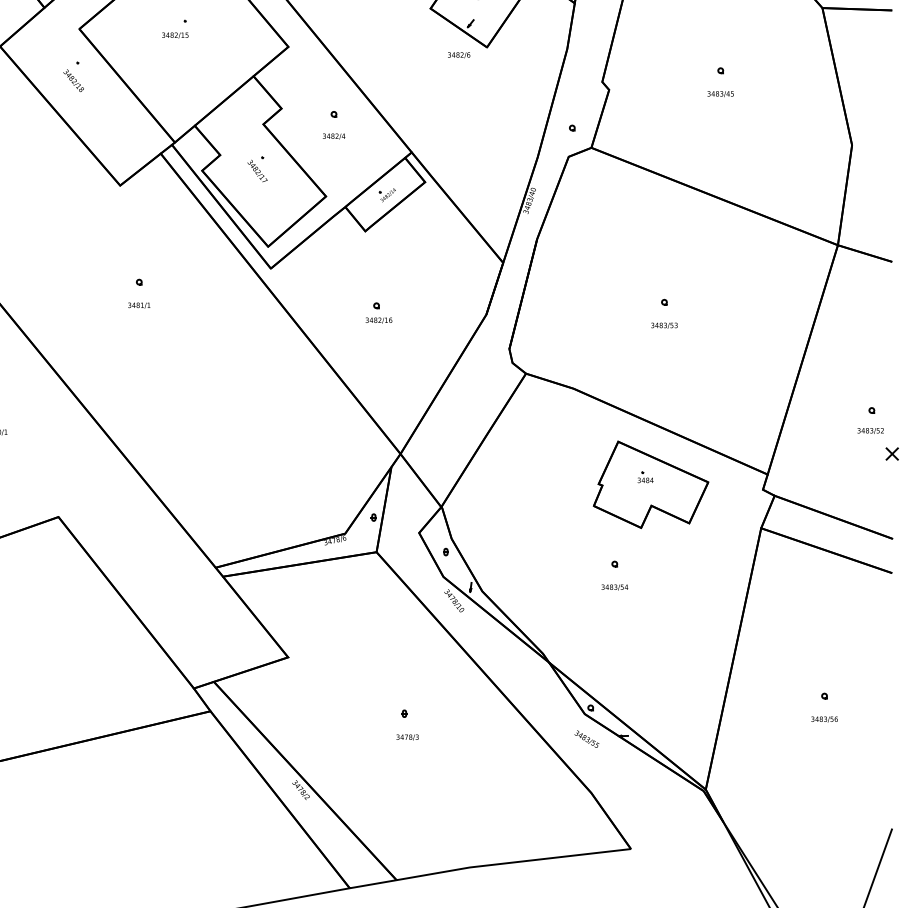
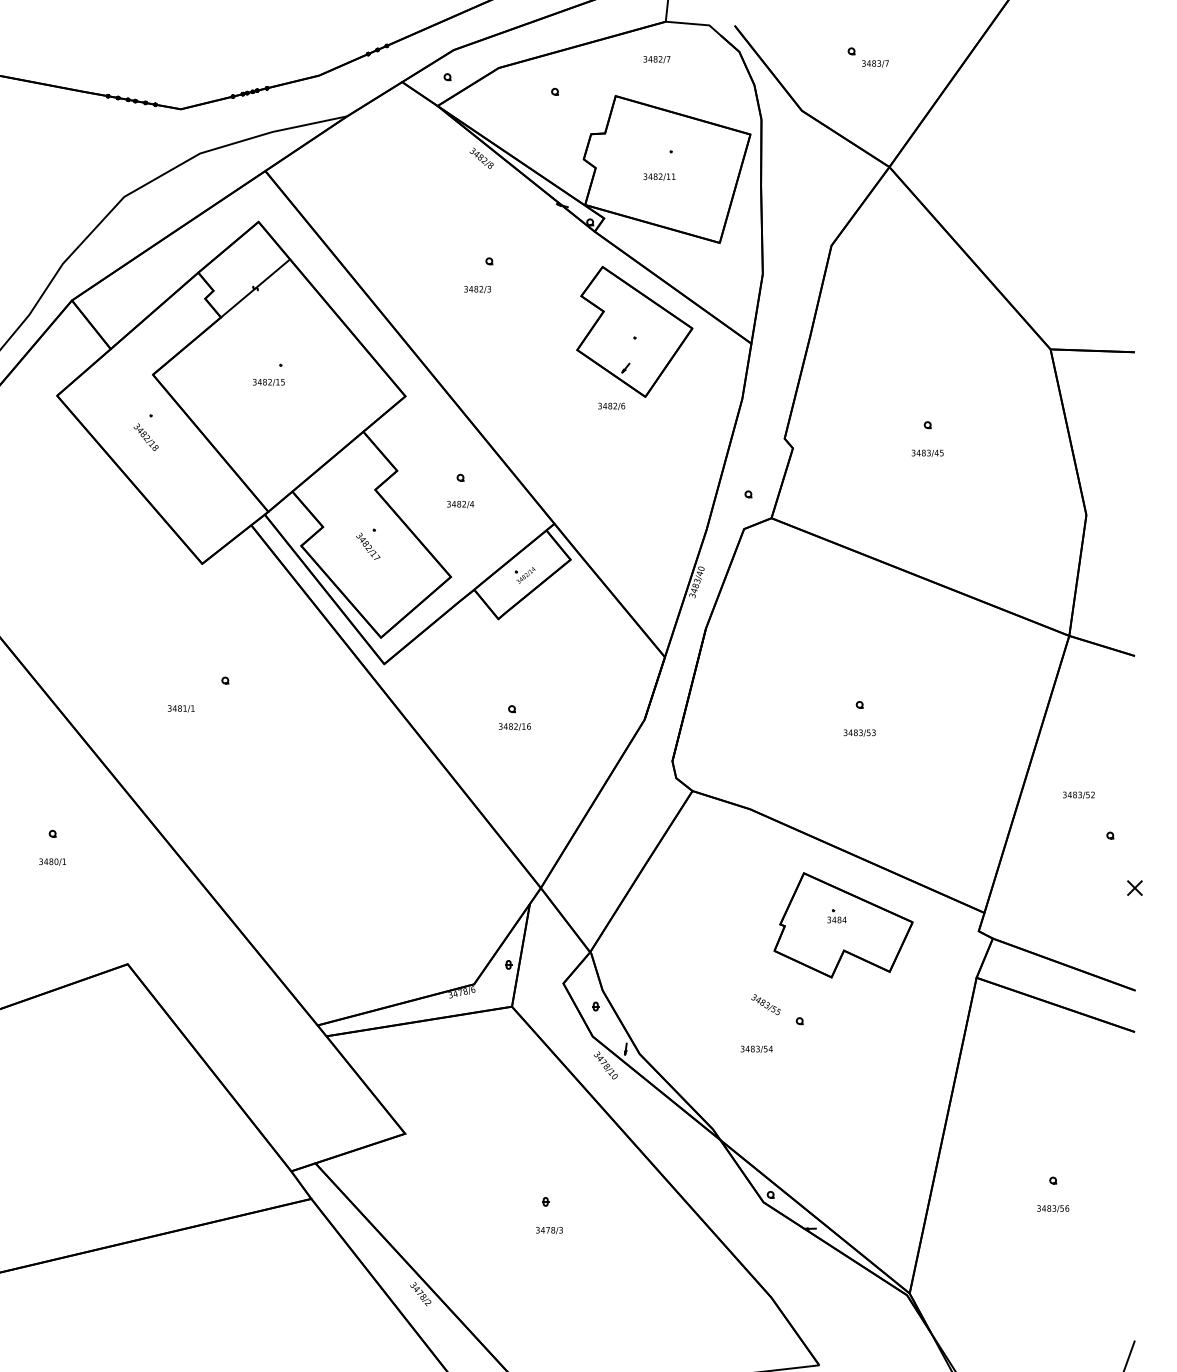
text: (139, 305) -> (181, 708), moved
text: (870, 430) -> (1078, 794), moved
text: (614, 586) -> (756, 1048), moved
text: (586, 739) -> (765, 1004), moved

